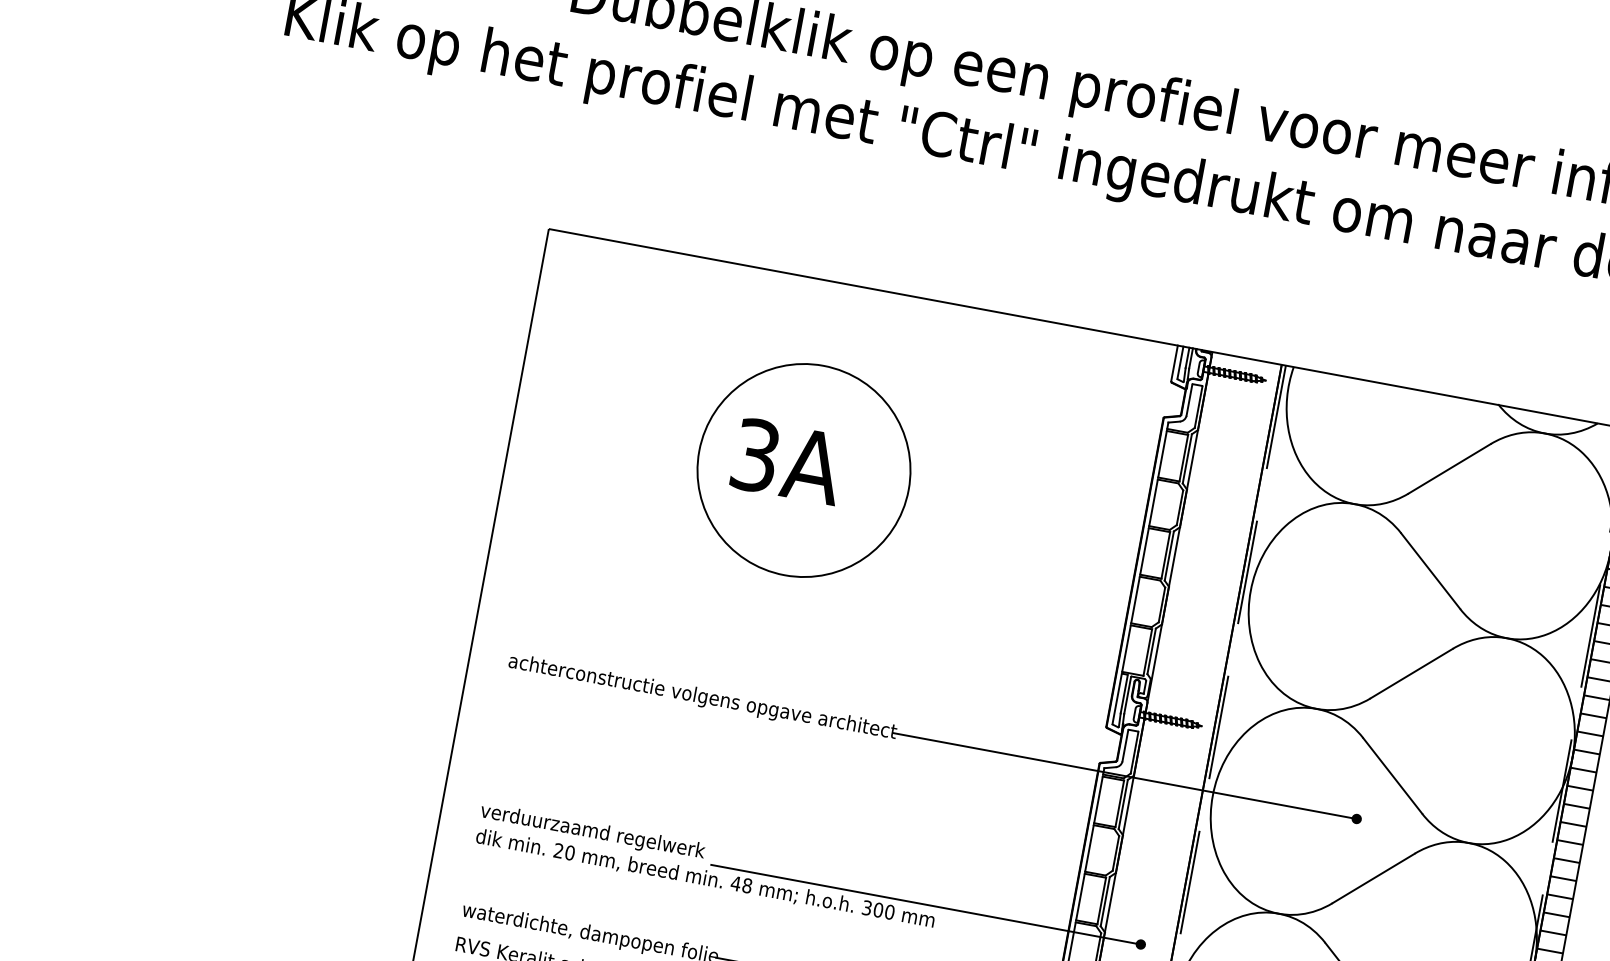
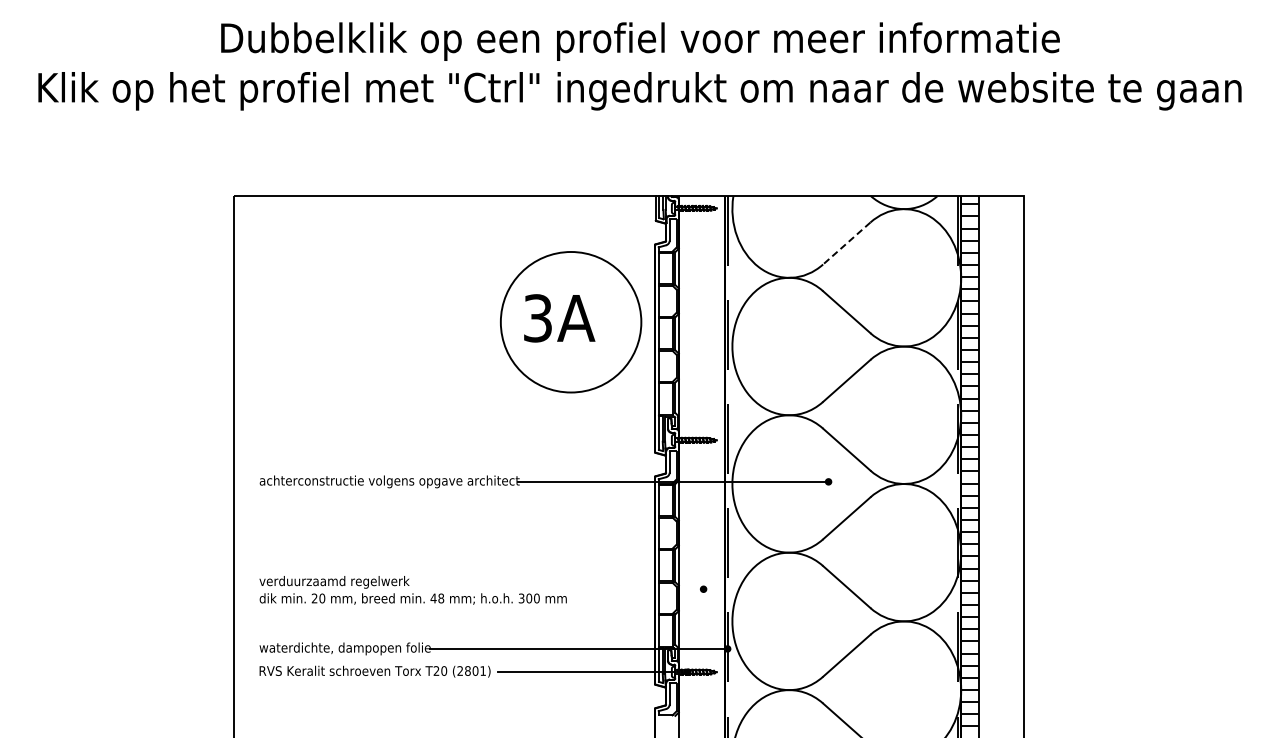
line: (1449, 468) -> (846, 243), solid -> dashed
part: (804, 470) -> (571, 322), moved
line: (926, 905) -> (559, 589), removed

